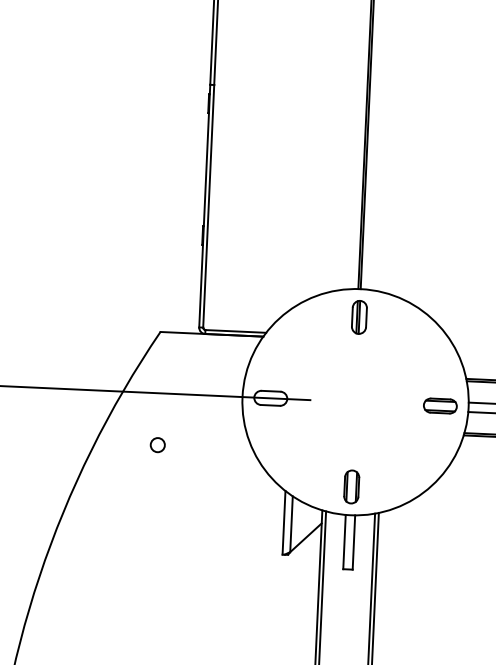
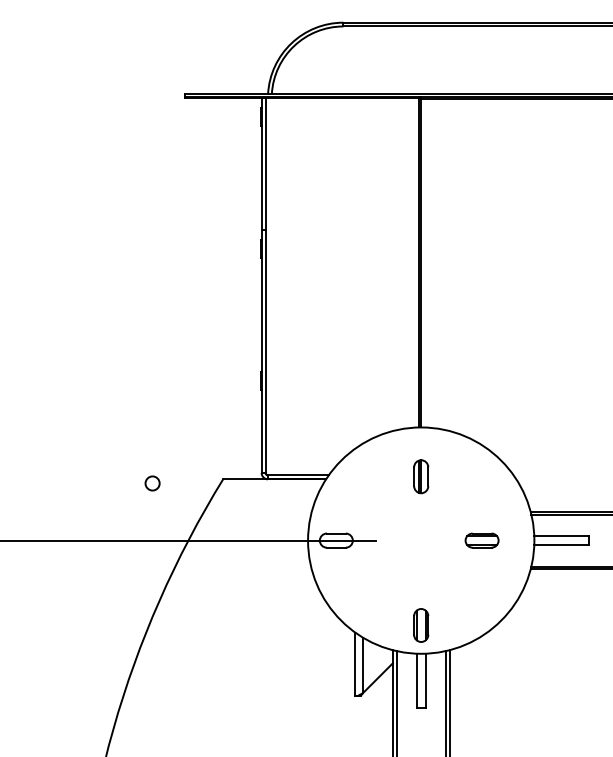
part: (359, 317) -> (421, 476), moved
part: (439, 405) -> (481, 540), moved
circle: (157, 445) -> (152, 483), moved

